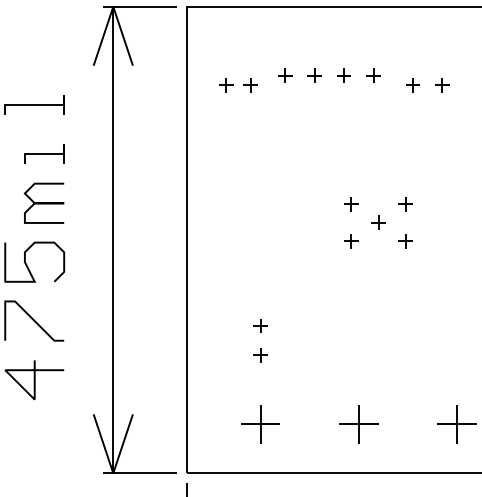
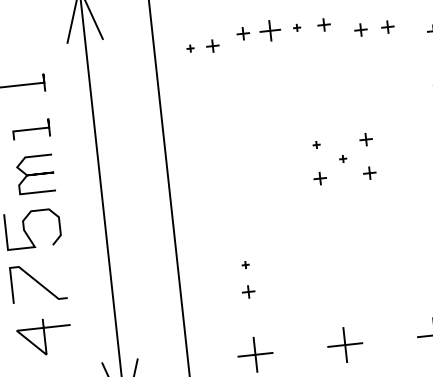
part: (314, 75) -> (270, 30), size x1.6
part: (343, 75) -> (296, 27), size x0.6
part: (226, 85) -> (190, 48), size x0.6
part: (351, 204) -> (316, 145), size x0.6
part: (378, 222) -> (343, 158), size x0.6
part: (260, 325) -> (245, 264), size x0.6

